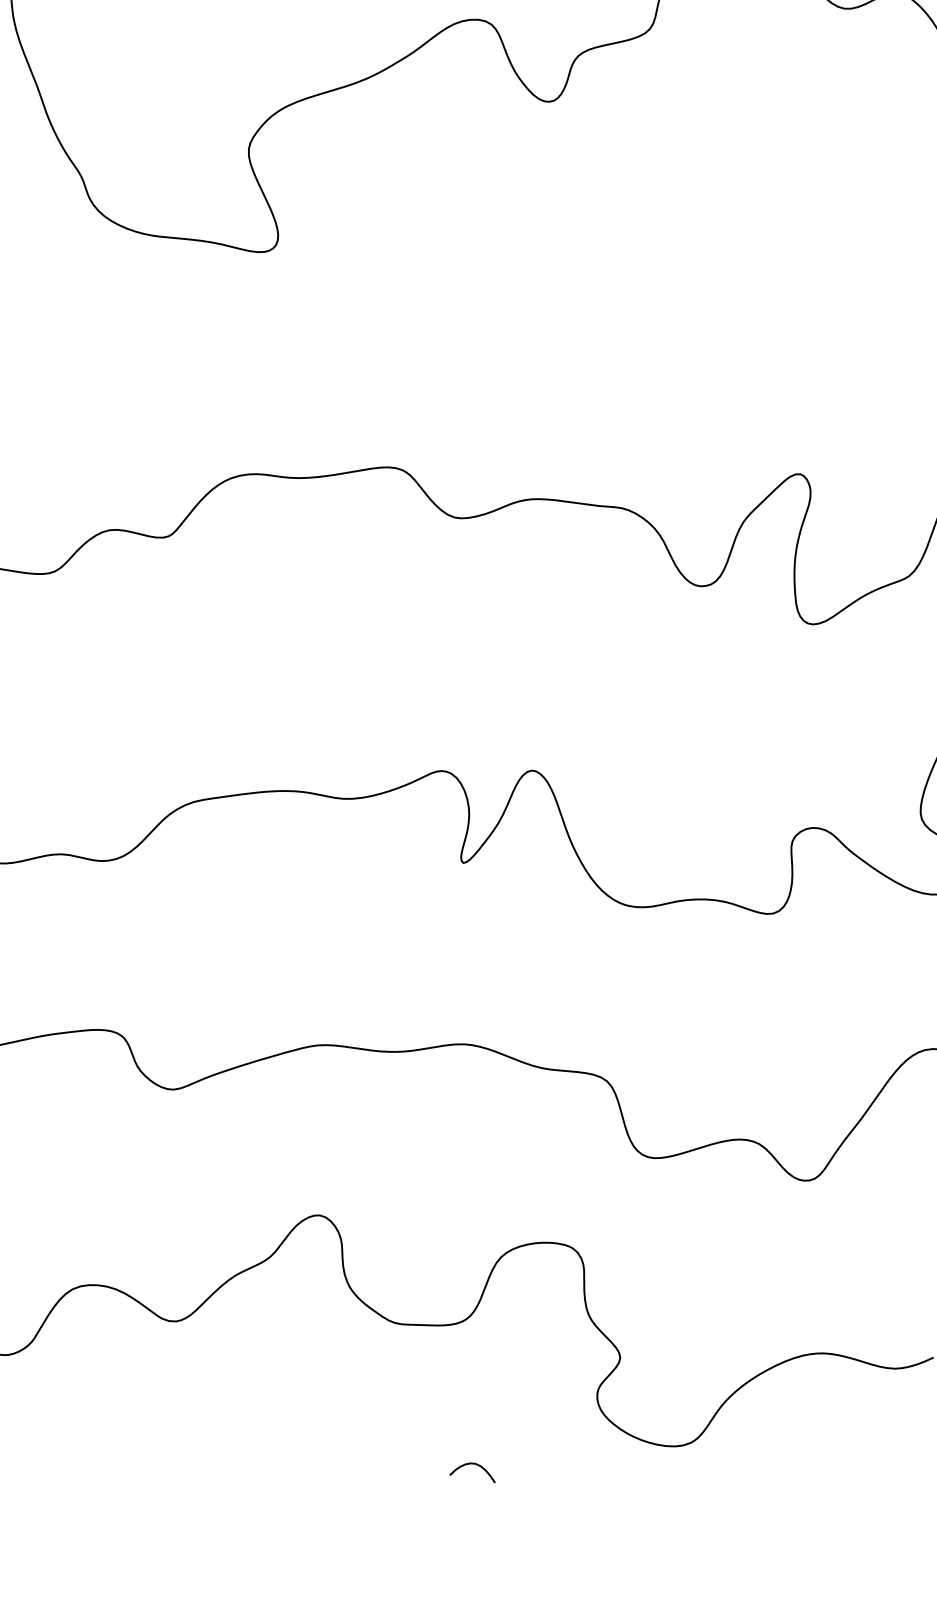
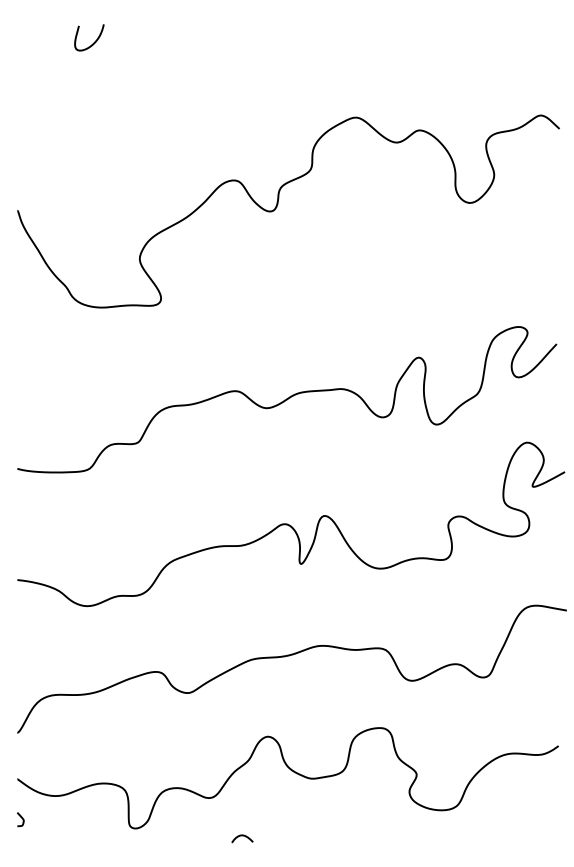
curve: (474, 1466) -> (242, 836), moved

